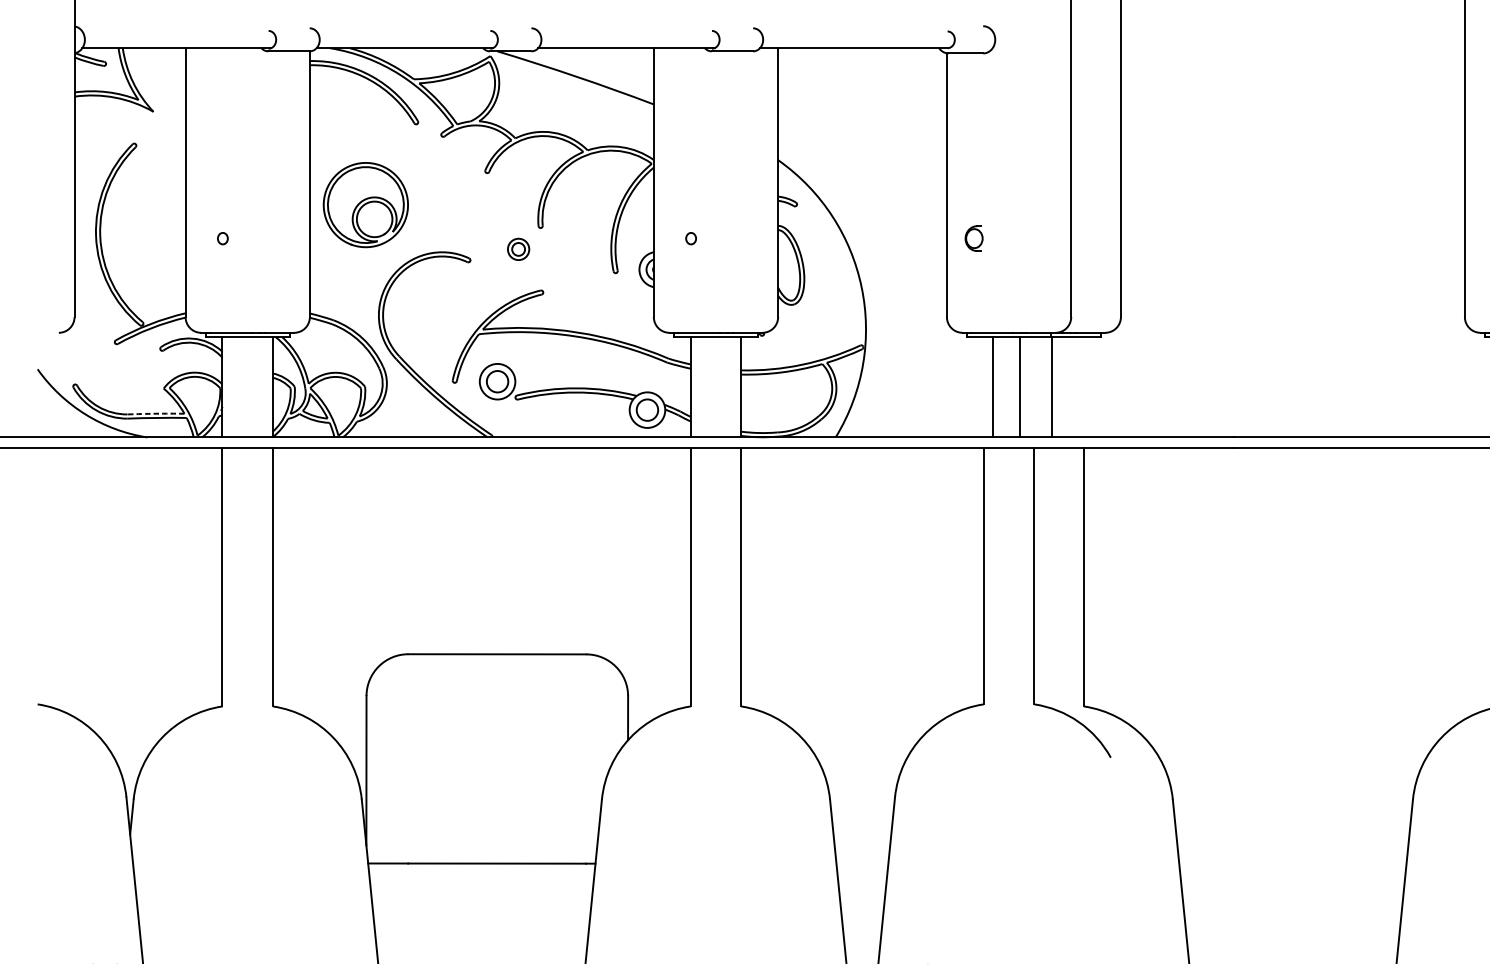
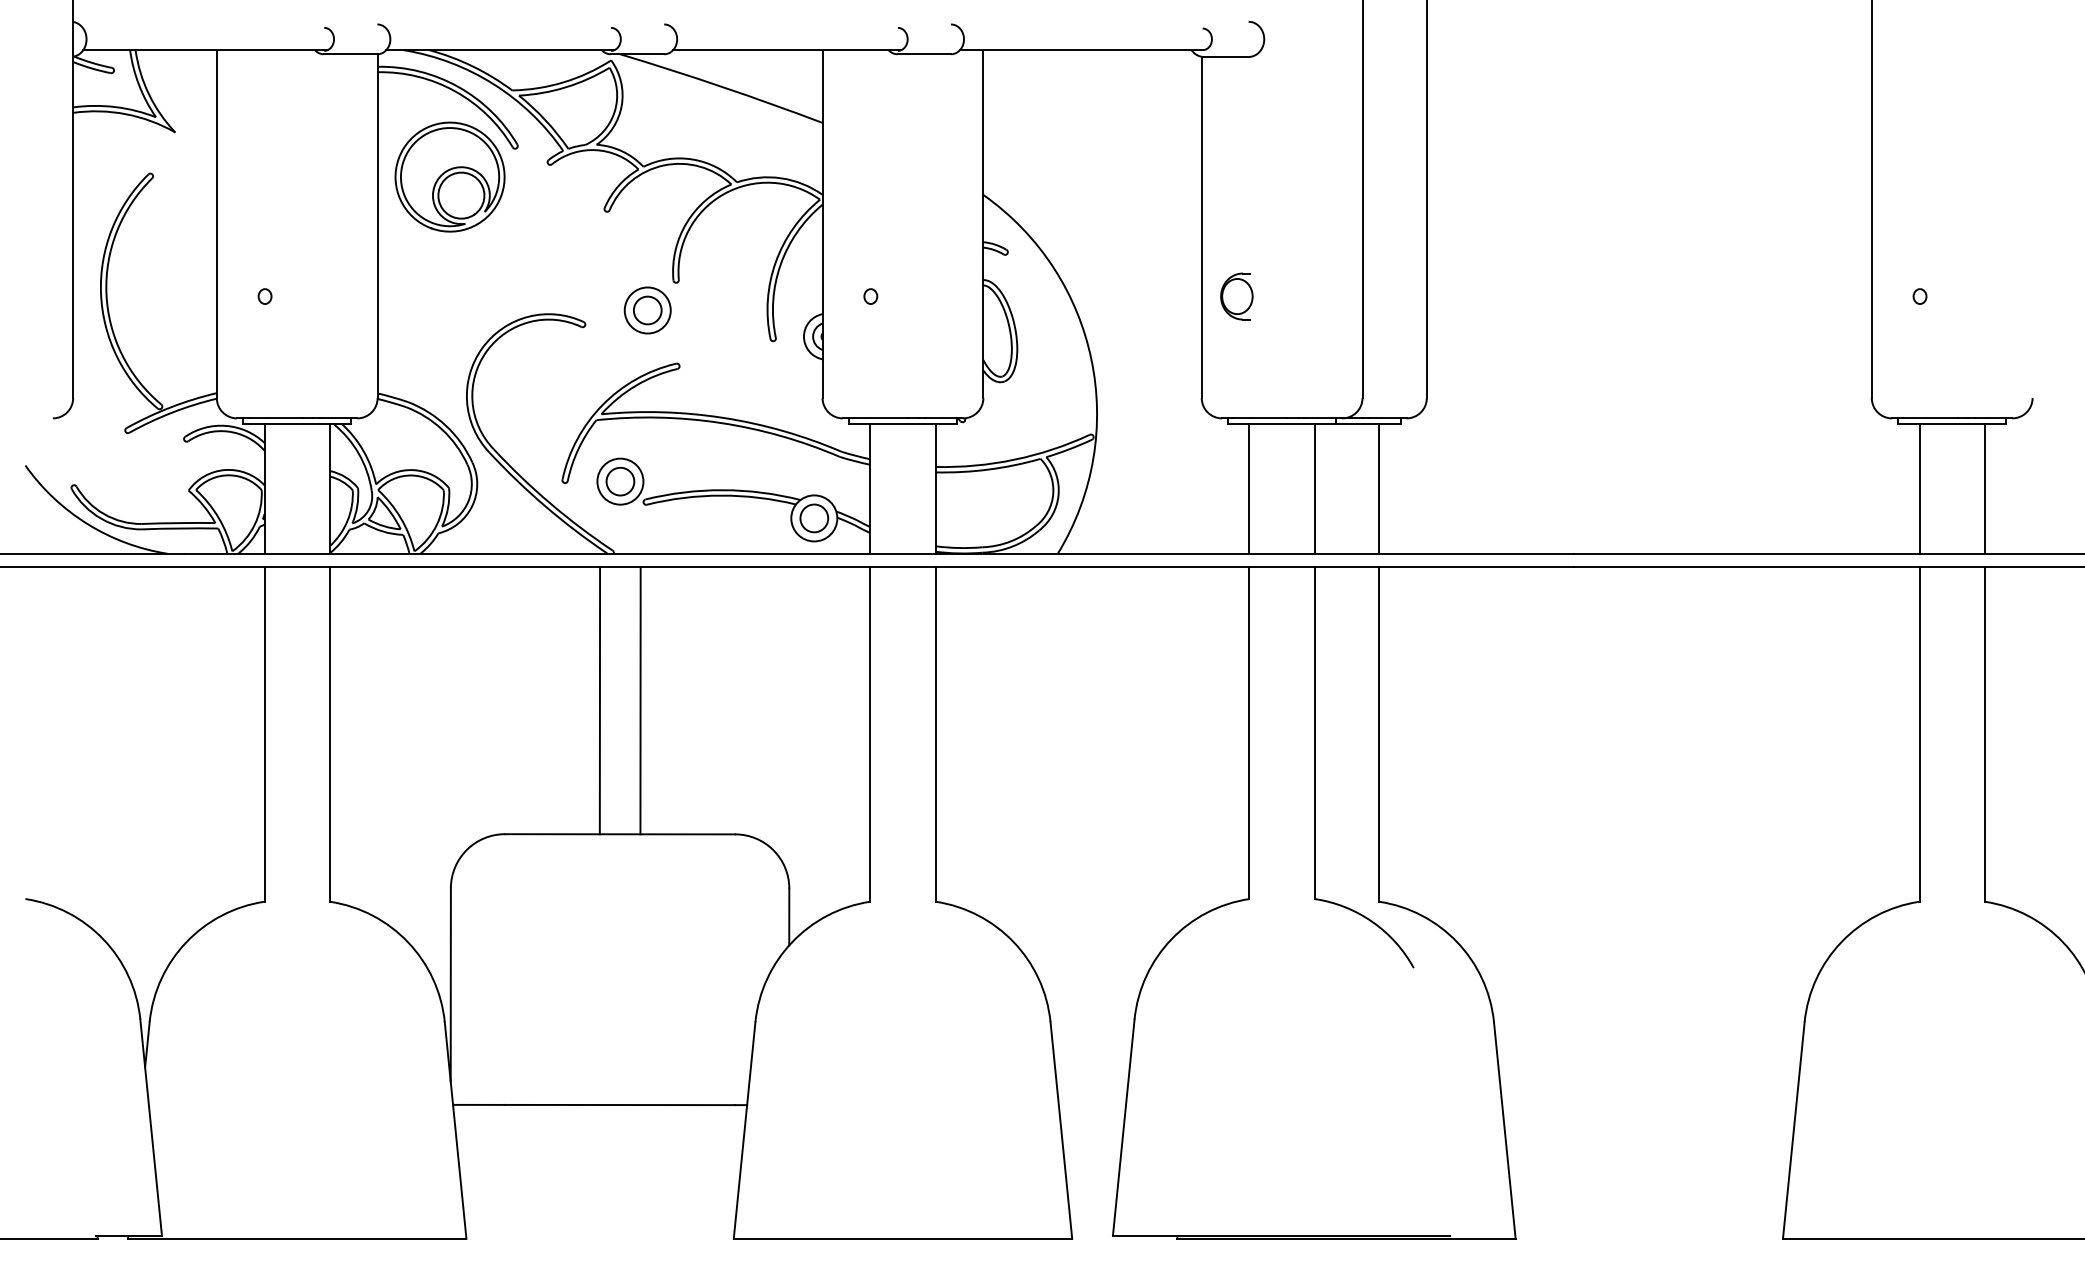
part: (365, 204) -> (449, 176), moved
part: (973, 238) -> (1236, 296), size x1.43
part: (518, 249) -> (647, 310), size x1.67
line: (993, 387) -> (1314, 488), moved
line: (1020, 387) -> (1249, 488), moved
line: (1052, 387) -> (1379, 488), moved
arc: (155, 414) -> (178, 523), dashed -> solid
line: (481, 550) -> (599, 700), added
line: (513, 550) -> (640, 700), added

